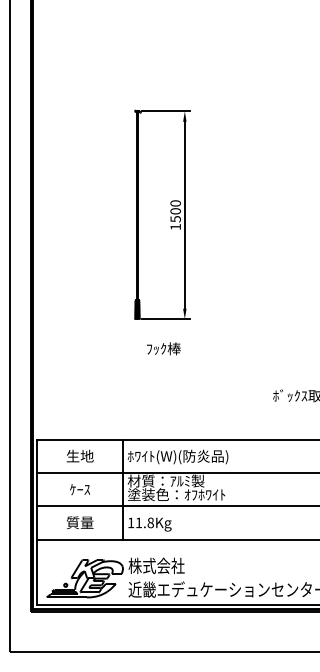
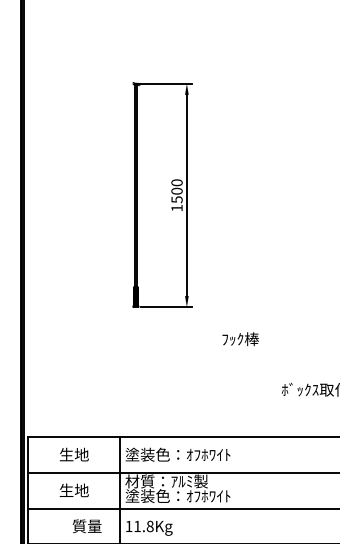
text: (163, 348) -> (240, 338), moved
text: (177, 456) -> (178, 455), ﾎﾜｲﾄ(W)(防炎品) -> 塗装色：ｵﾌﾎﾜｲﾄ
text: (79, 489) -> (73, 490), ｹｰｽ -> 生地
text: (80, 522) -> (87, 526), moved

